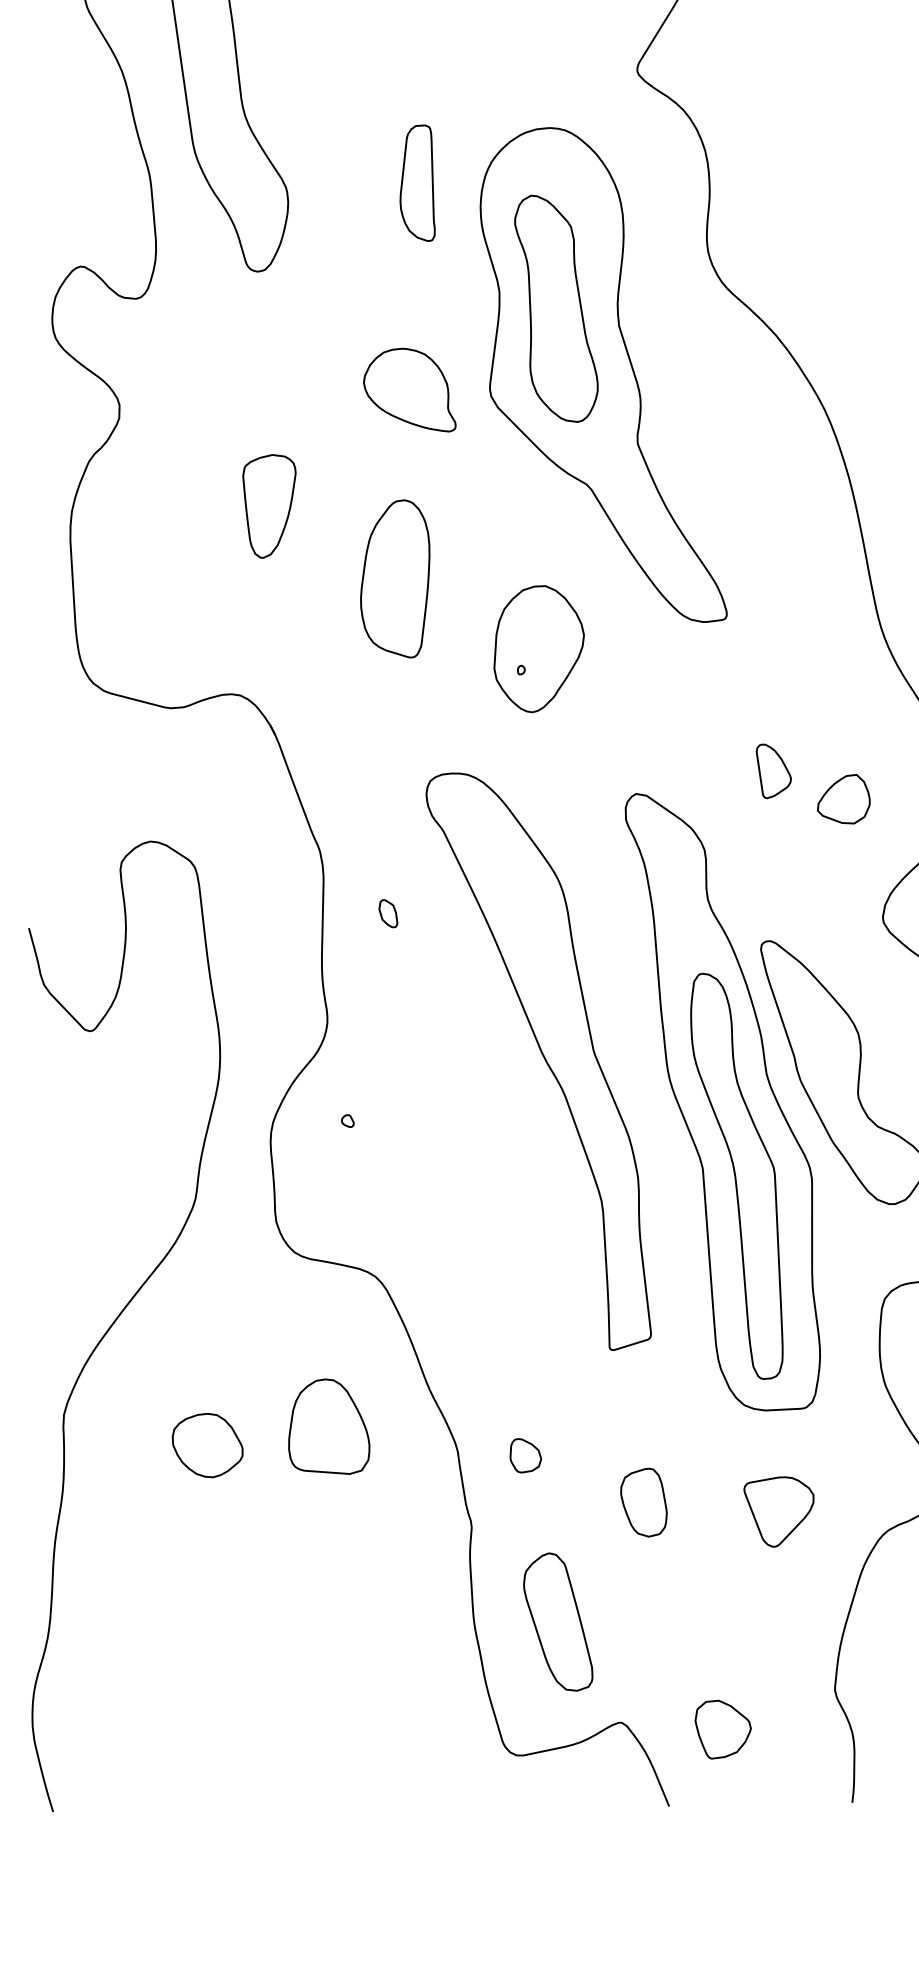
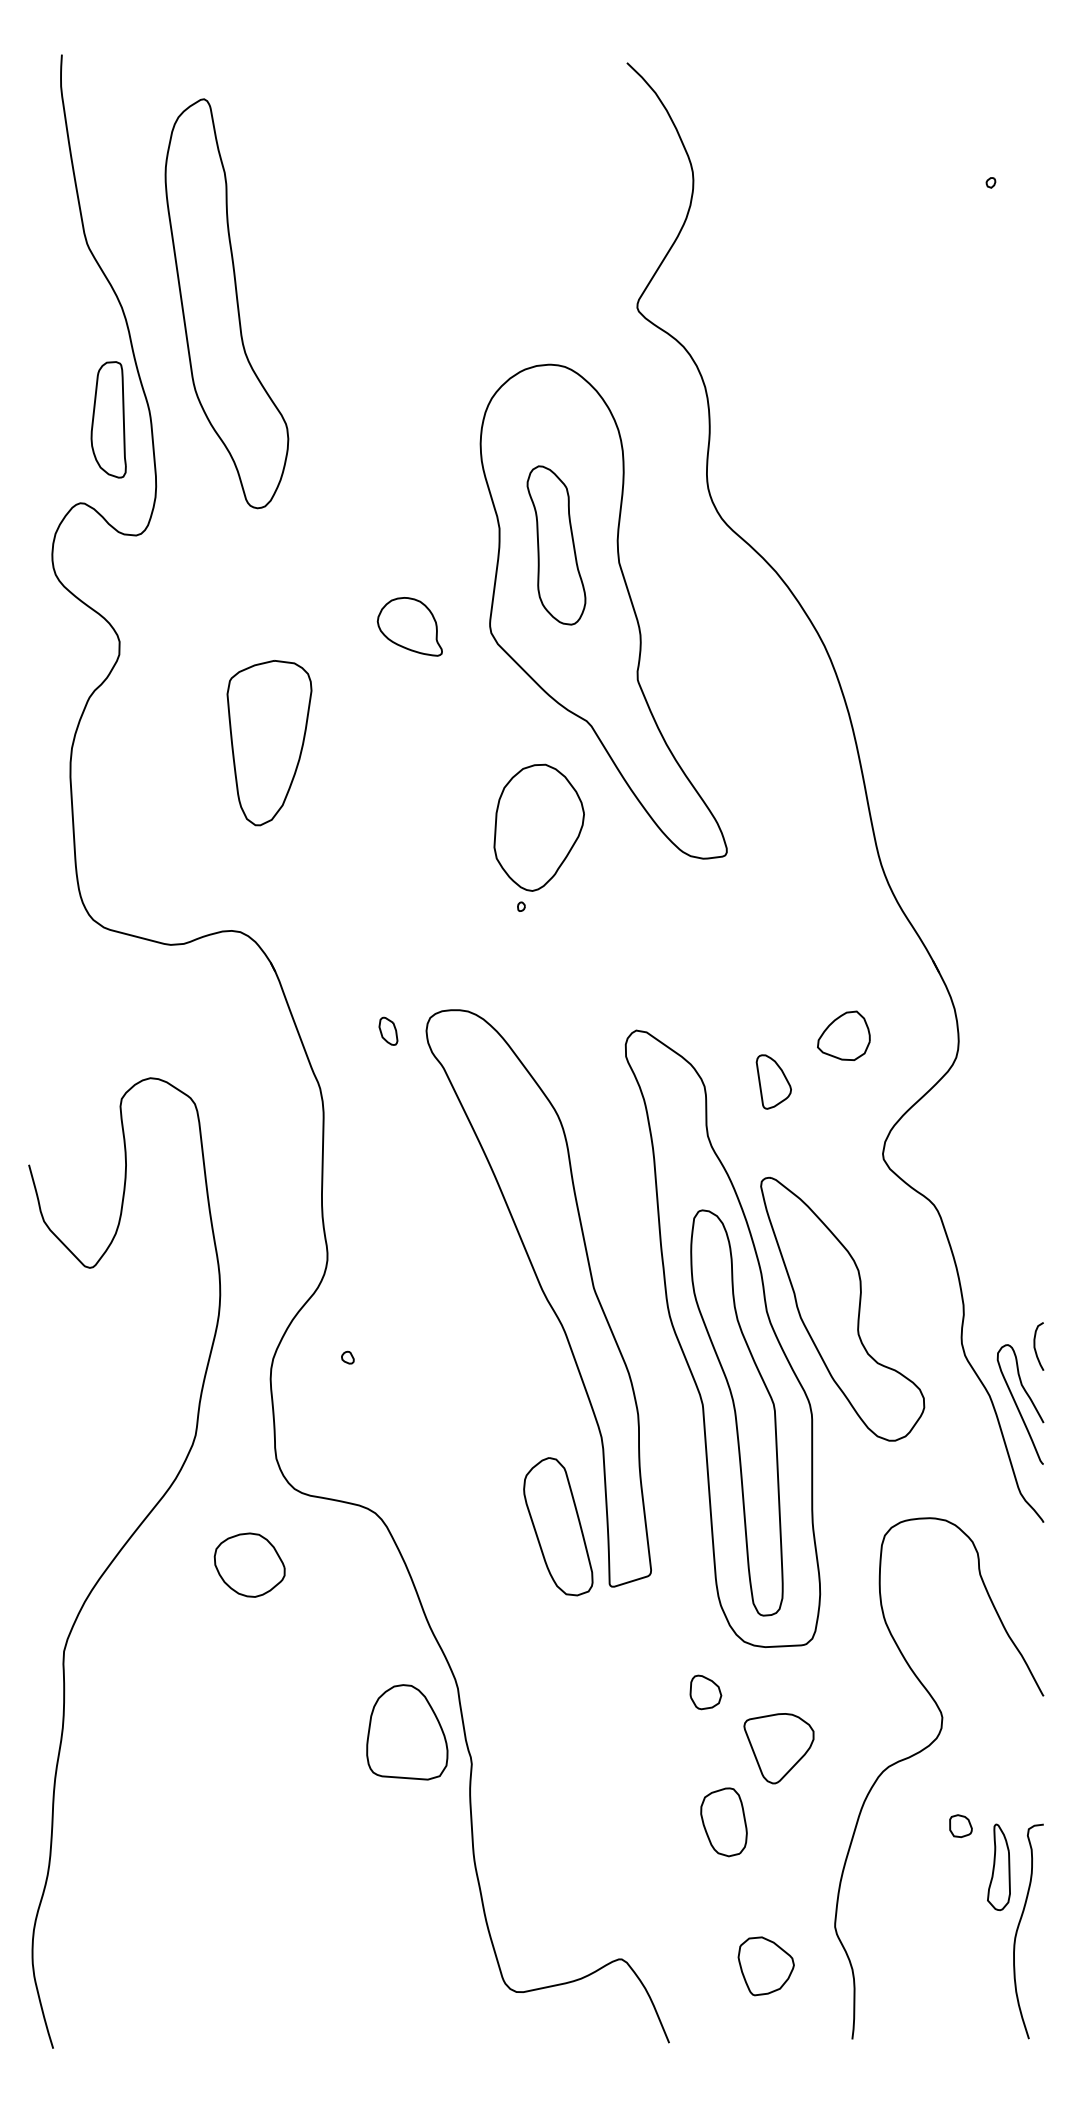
part: (417, 182) -> (108, 419), moved
part: (556, 308) -> (556, 545), size x0.7
part: (409, 389) -> (409, 626), size x0.7
part: (269, 505) -> (269, 742), size x1.6
part: (395, 578) -> (395, 815), removed
part: (538, 648) -> (538, 827), moved
part: (773, 770) -> (773, 1081), moved
part: (388, 912) -> (388, 1030), moved
part: (329, 1426) -> (407, 1732), moved
part: (207, 1444) -> (249, 1564), moved
part: (525, 1455) -> (705, 1692), moved
part: (643, 1502) -> (723, 1822), moved
part: (558, 1621) -> (558, 1526), moved
part: (722, 1729) -> (765, 1966), moved

